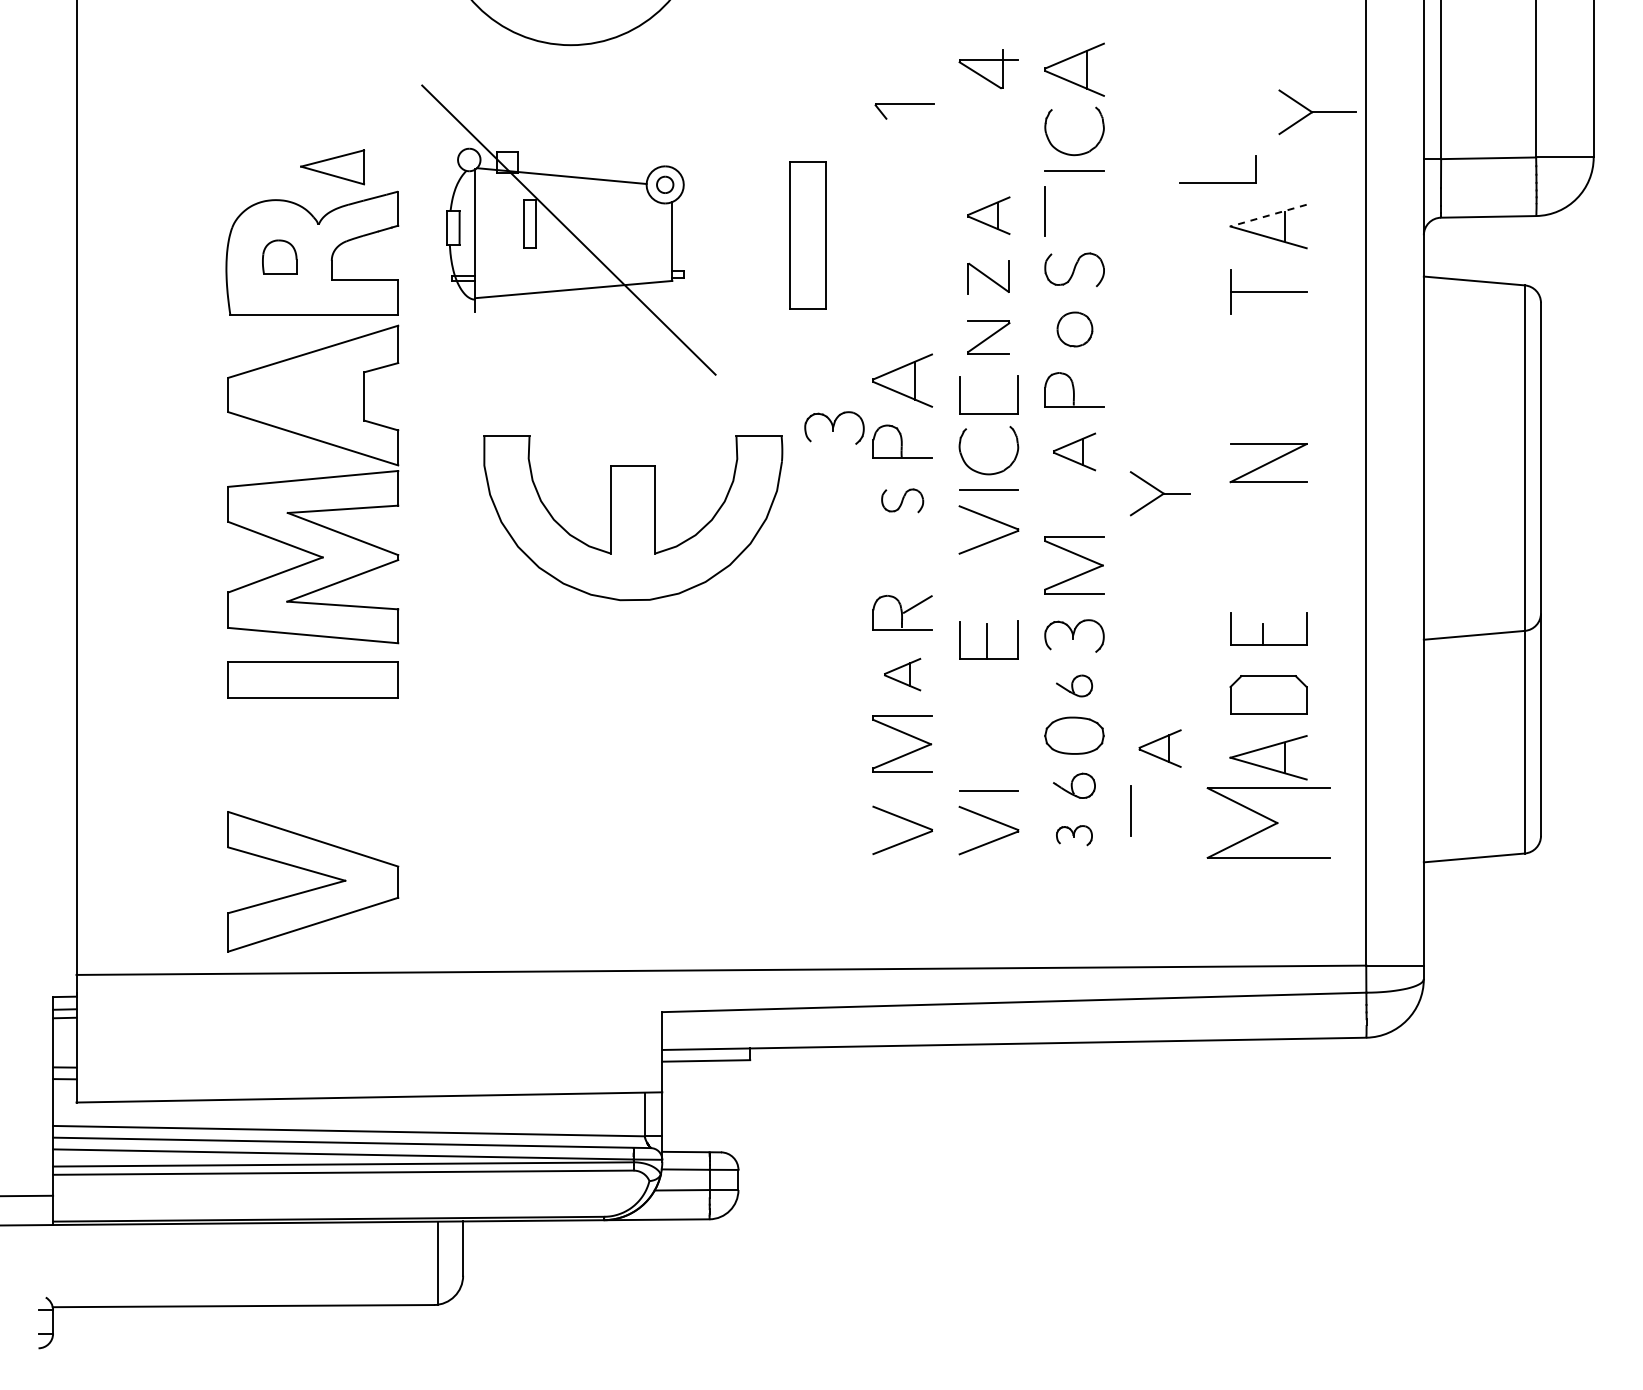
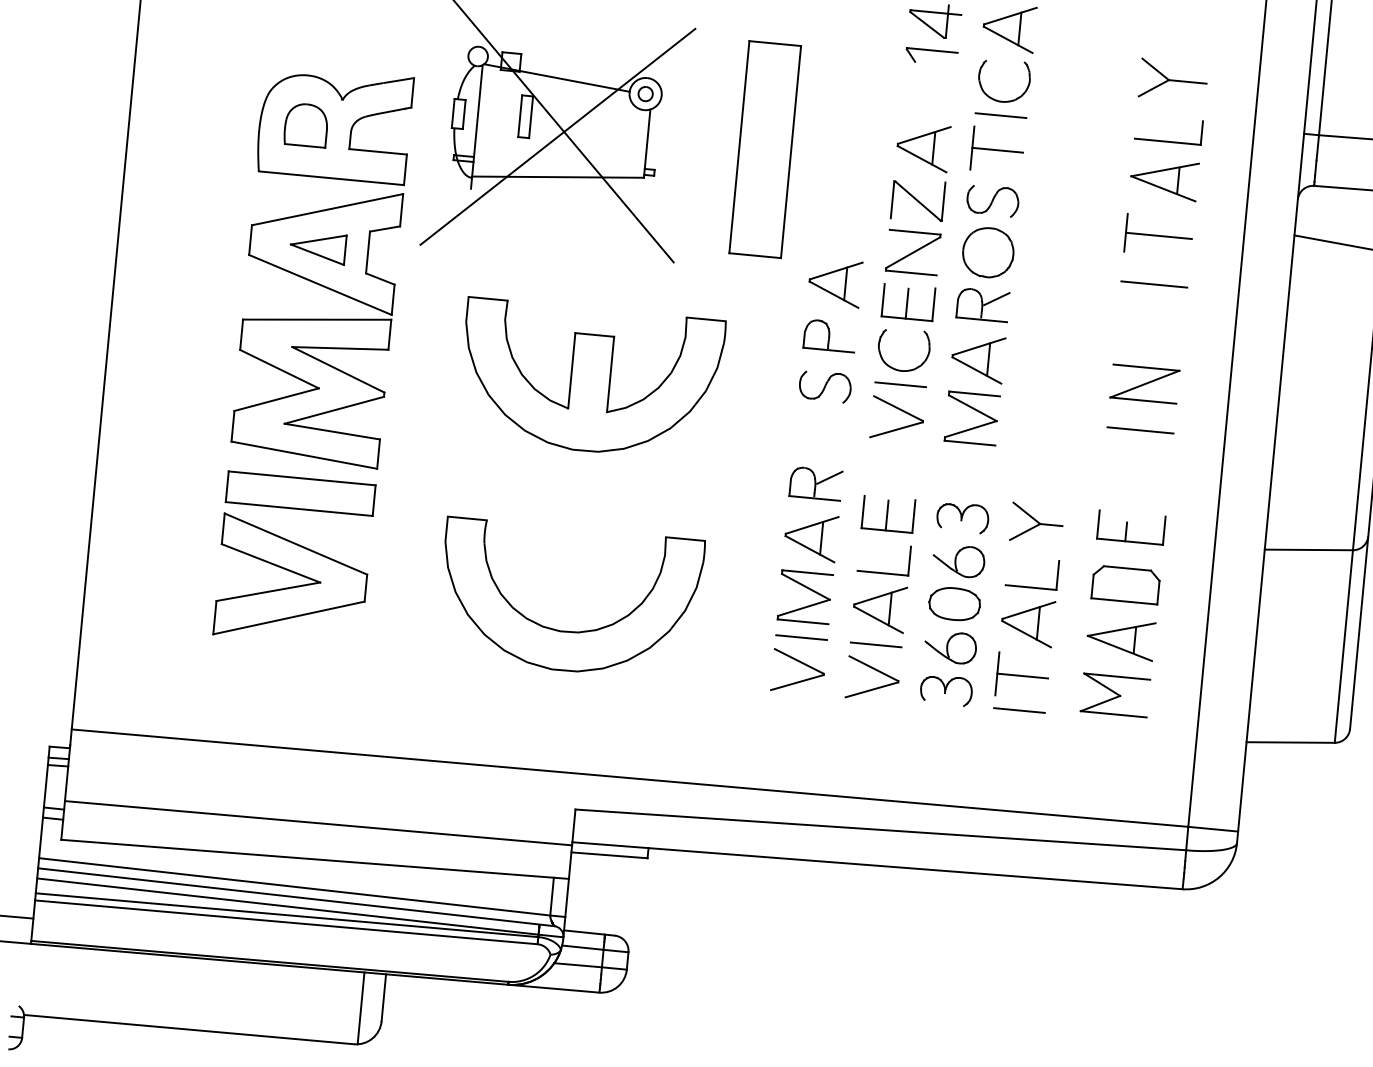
part: (904, 104) -> (931, 50), moved
part: (1317, 112) -> (1173, 80), moved
part: (332, 167) -> (318, 247), moved
part: (1217, 182) -> (1167, 141), moved
line: (1074, 211) -> (997, 150), added
part: (988, 215) -> (922, 146), size x1.43
line: (1268, 215) -> (1165, 169), dashed -> solid
part: (807, 235) -> (764, 149), size x1.67
line: (569, 243) -> (558, 136), added
part: (279, 256) -> (306, 124), size x1.43
part: (988, 277) -> (917, 200), size x1.43
part: (1074, 329) -> (987, 252), size x1.67
part: (988, 337) -> (912, 252), size x1.43
line: (1268, 347) -> (1154, 284), added
line: (1089, 381) -> (996, 298), added
line: (987, 396) -> (907, 303), added
part: (834, 427) -> (772, 317), removed
part: (1074, 451) -> (977, 358), size x1.43
part: (1159, 493) -> (1036, 523), moved
part: (902, 500) -> (825, 386), size x1.43
line: (1268, 516) -> (1140, 430), added
part: (1078, 556) -> (976, 411), moved
part: (902, 674) -> (810, 537), size x1.67
part: (1074, 685) -> (958, 560), size x1.67
part: (988, 707) -> (882, 572), added
part: (1160, 708) -> (1031, 587), added
part: (988, 748) -> (879, 608), added
part: (1159, 748) -> (1027, 622), size x1.43
part: (1074, 785) -> (950, 647), size x1.43
line: (902, 790) -> (801, 637), added
part: (633, 808) -> (567, 630), added
line: (1159, 810) -> (1022, 675), added
part: (1268, 822) -> (1115, 695), size x0.62
part: (1074, 835) -> (946, 690), size x1.67
line: (1159, 850) -> (1018, 710), added
part: (316, 887) -> (294, 586), moved
line: (369, 1055) -> (318, 823), added

